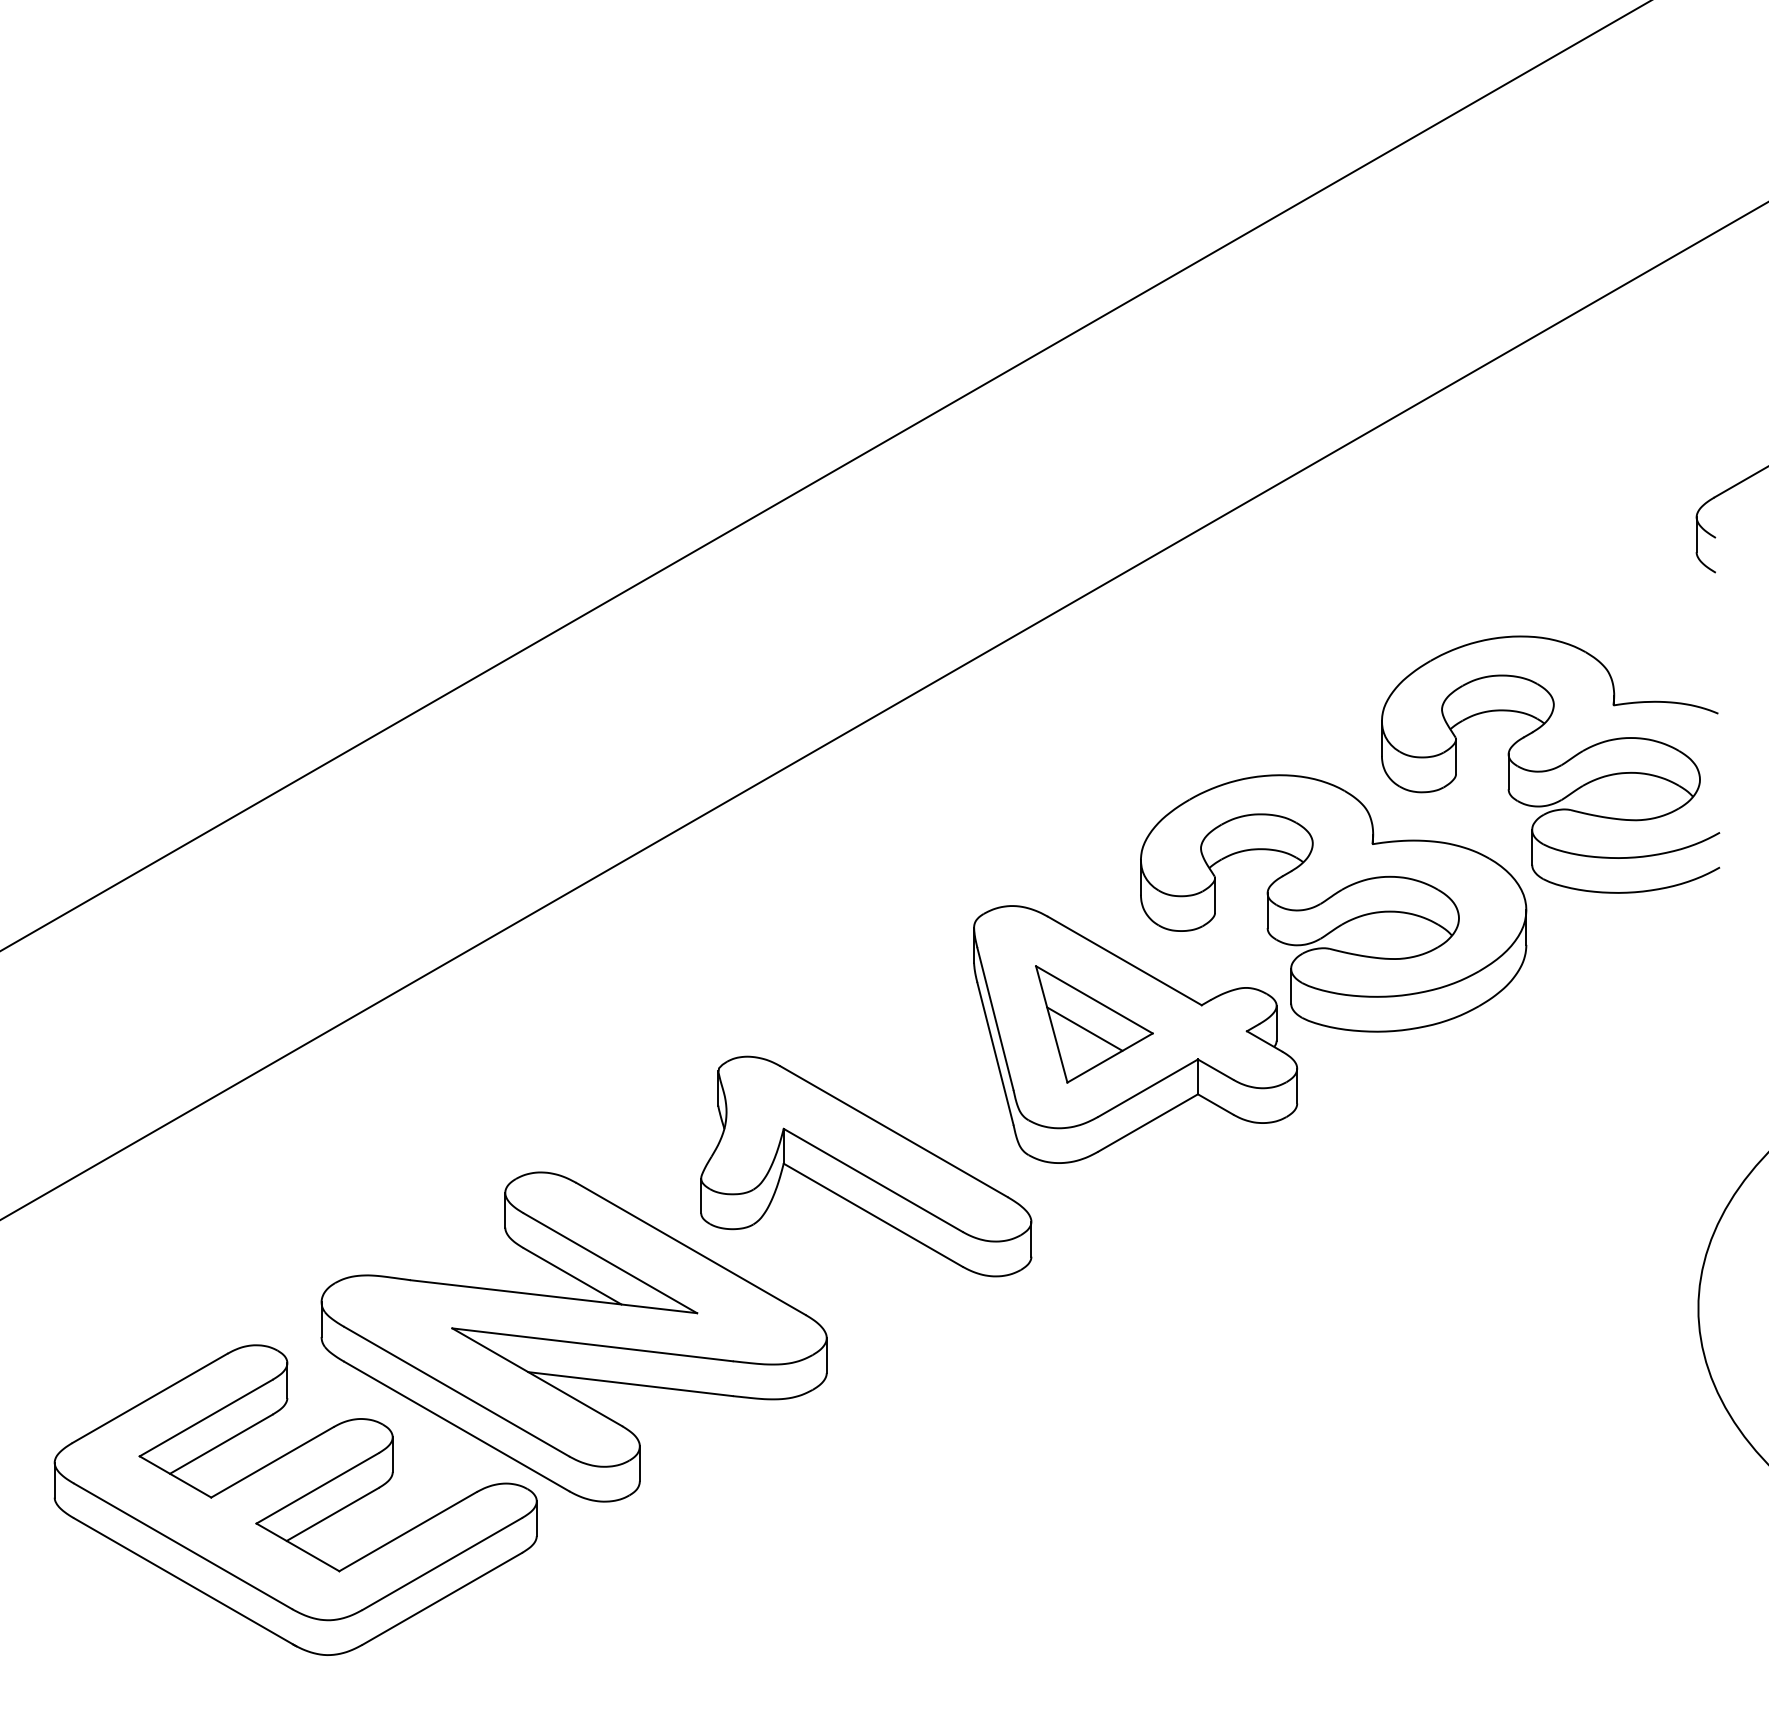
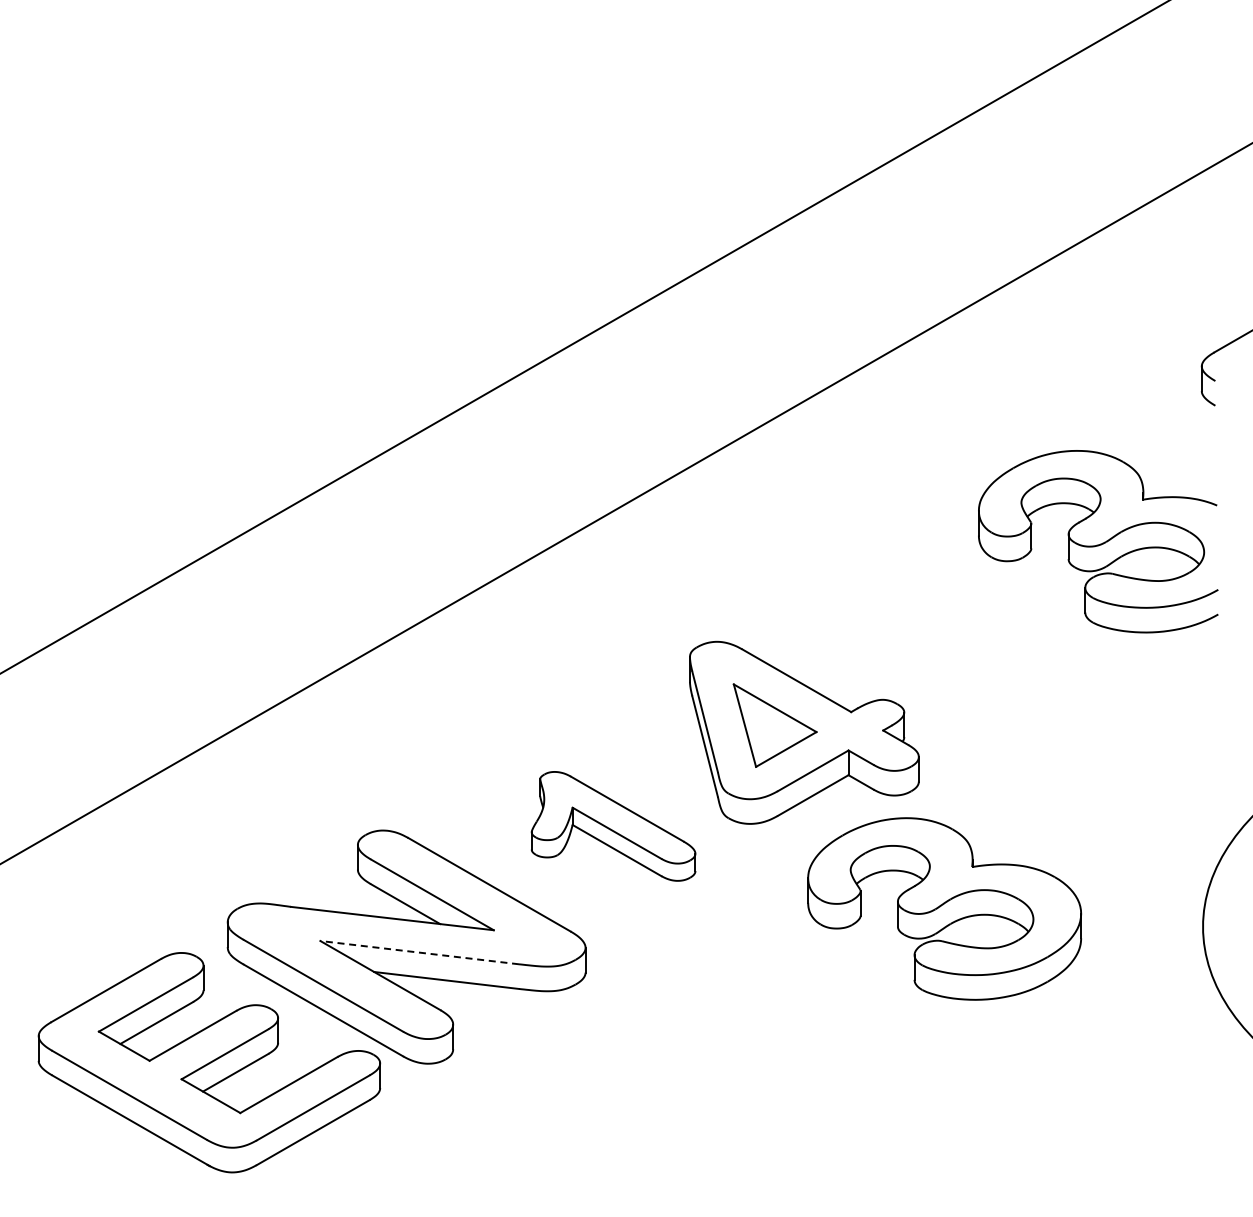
part: (1333, 902) -> (944, 908), moved
line: (1084, 1028) -> (768, 728), removed
part: (866, 1166) -> (613, 826), size x0.7
line: (592, 1344) -> (419, 952), solid -> dashed

